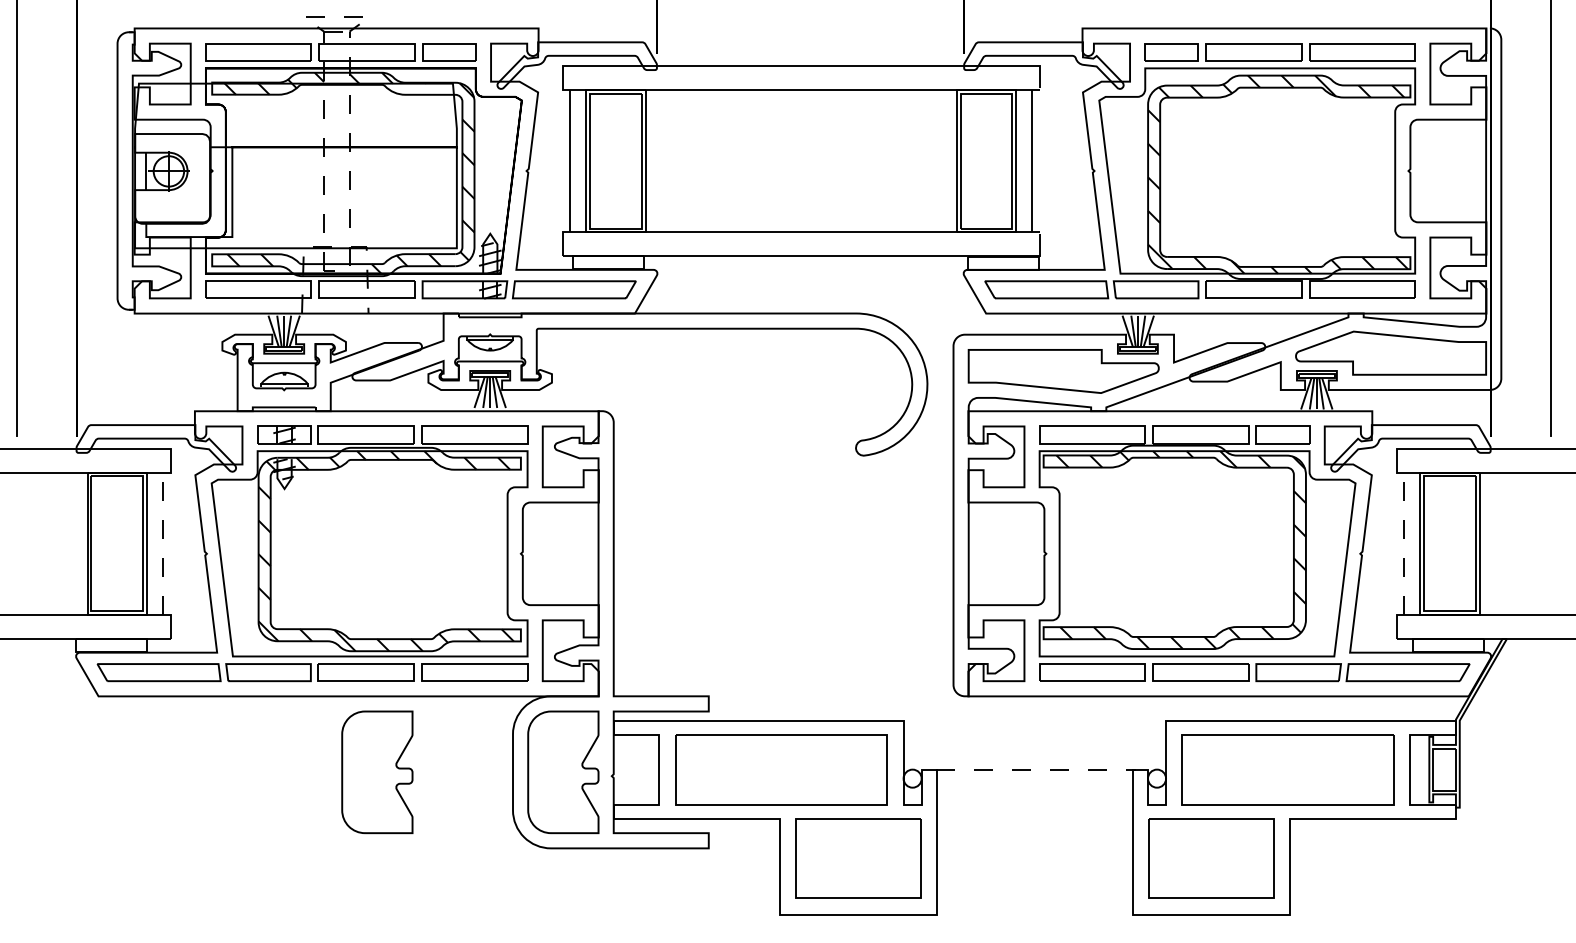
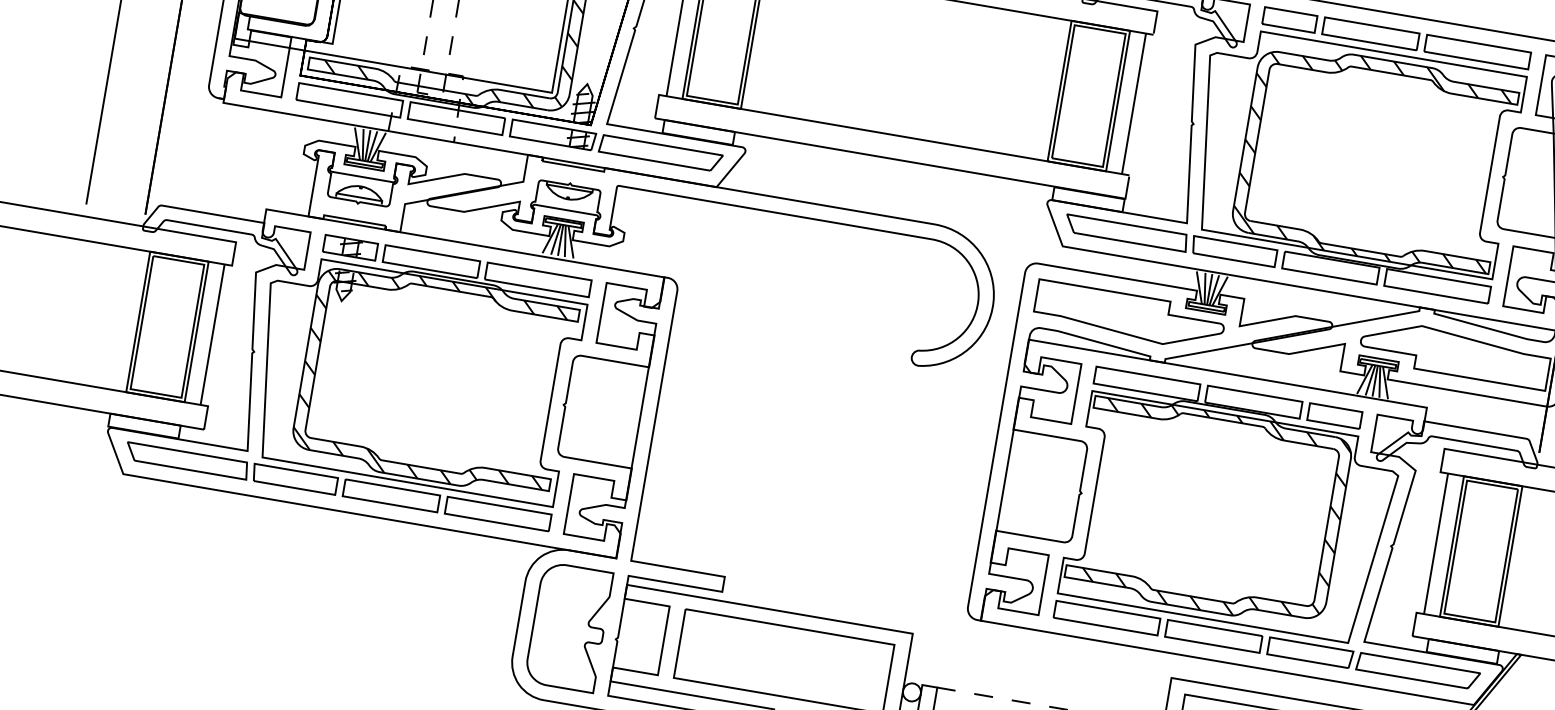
line: (163, 543) -> (213, 334), dashed -> solid
line: (1404, 543) -> (1436, 543), dashed -> solid
part: (377, 772) -> (385, 596), removed

